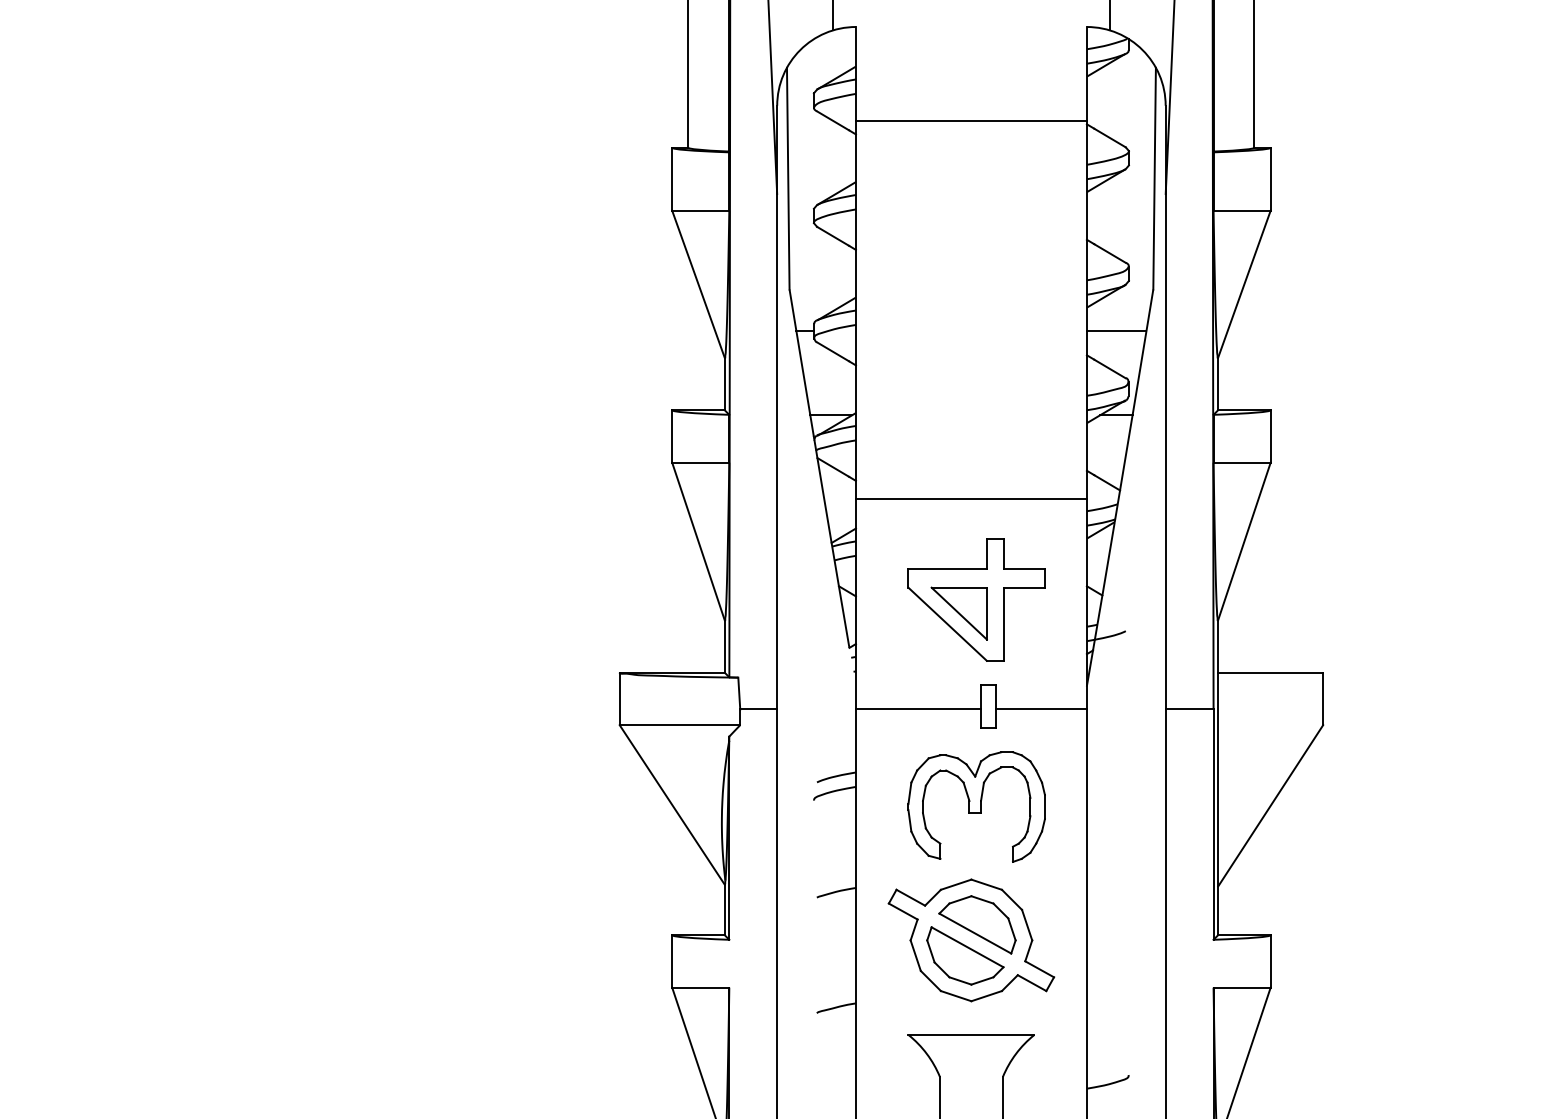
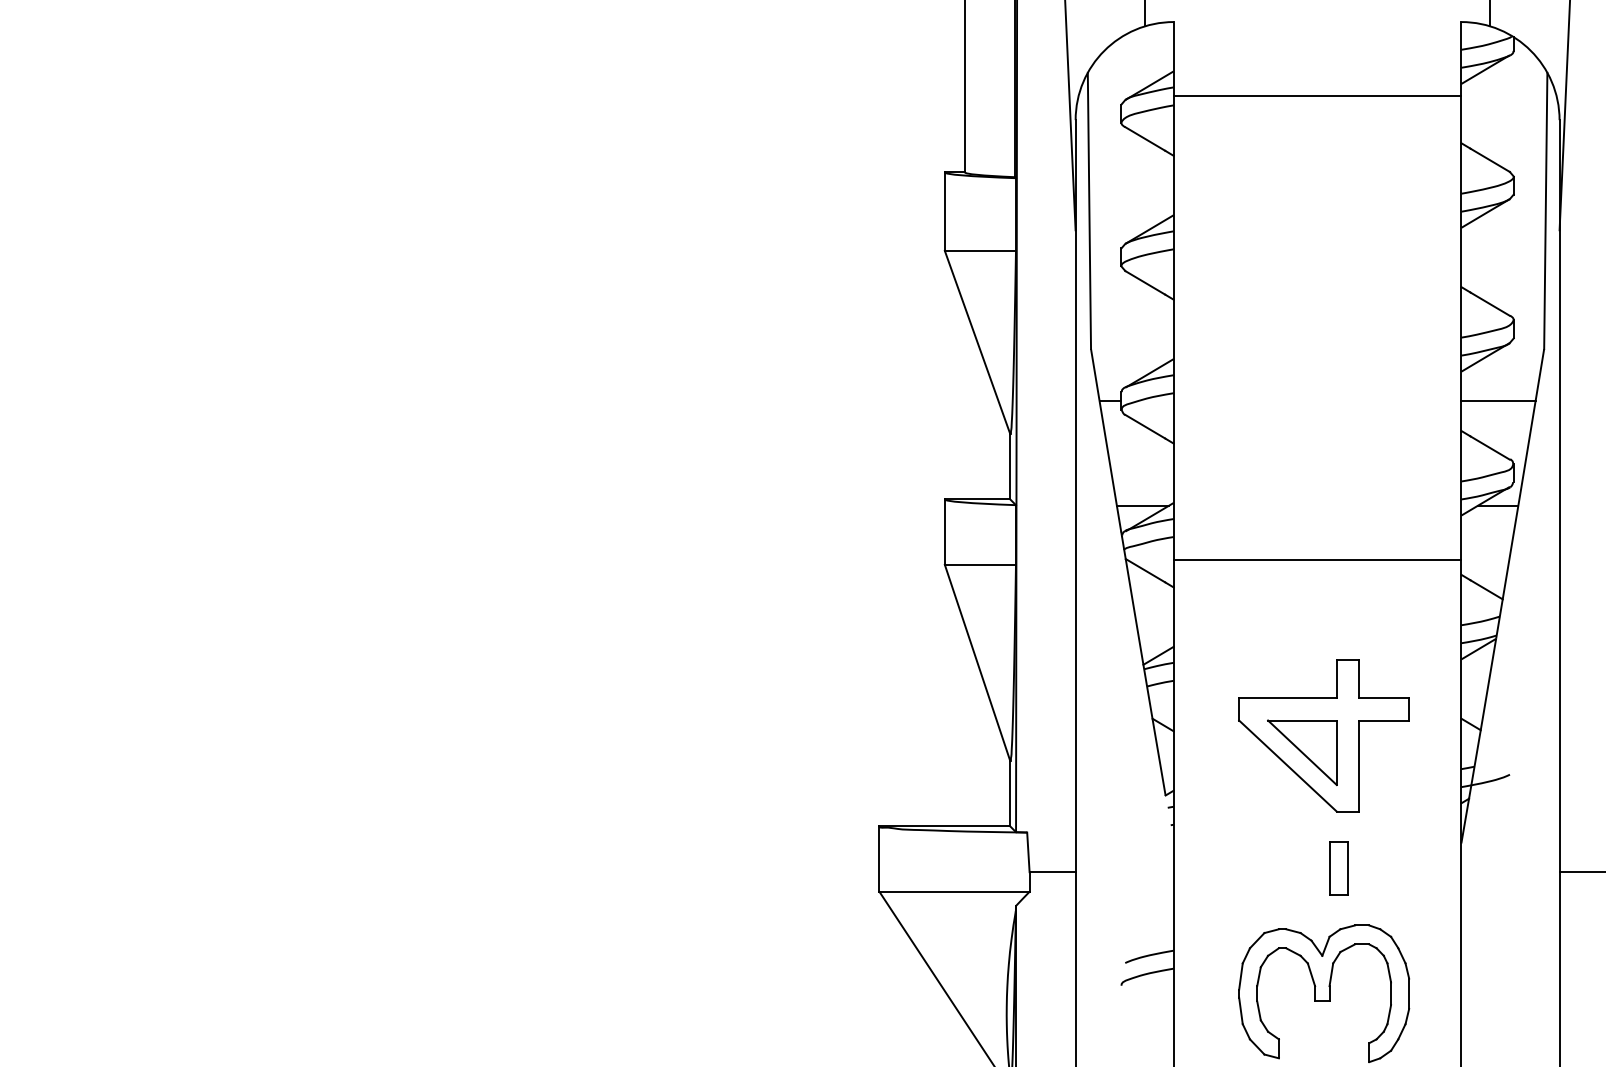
line: (970, 121) -> (1316, 96), moved
line: (970, 499) -> (1316, 559), moved
line: (918, 709) -> (1251, 872), removed
line: (1040, 709) -> (1403, 872), removed

